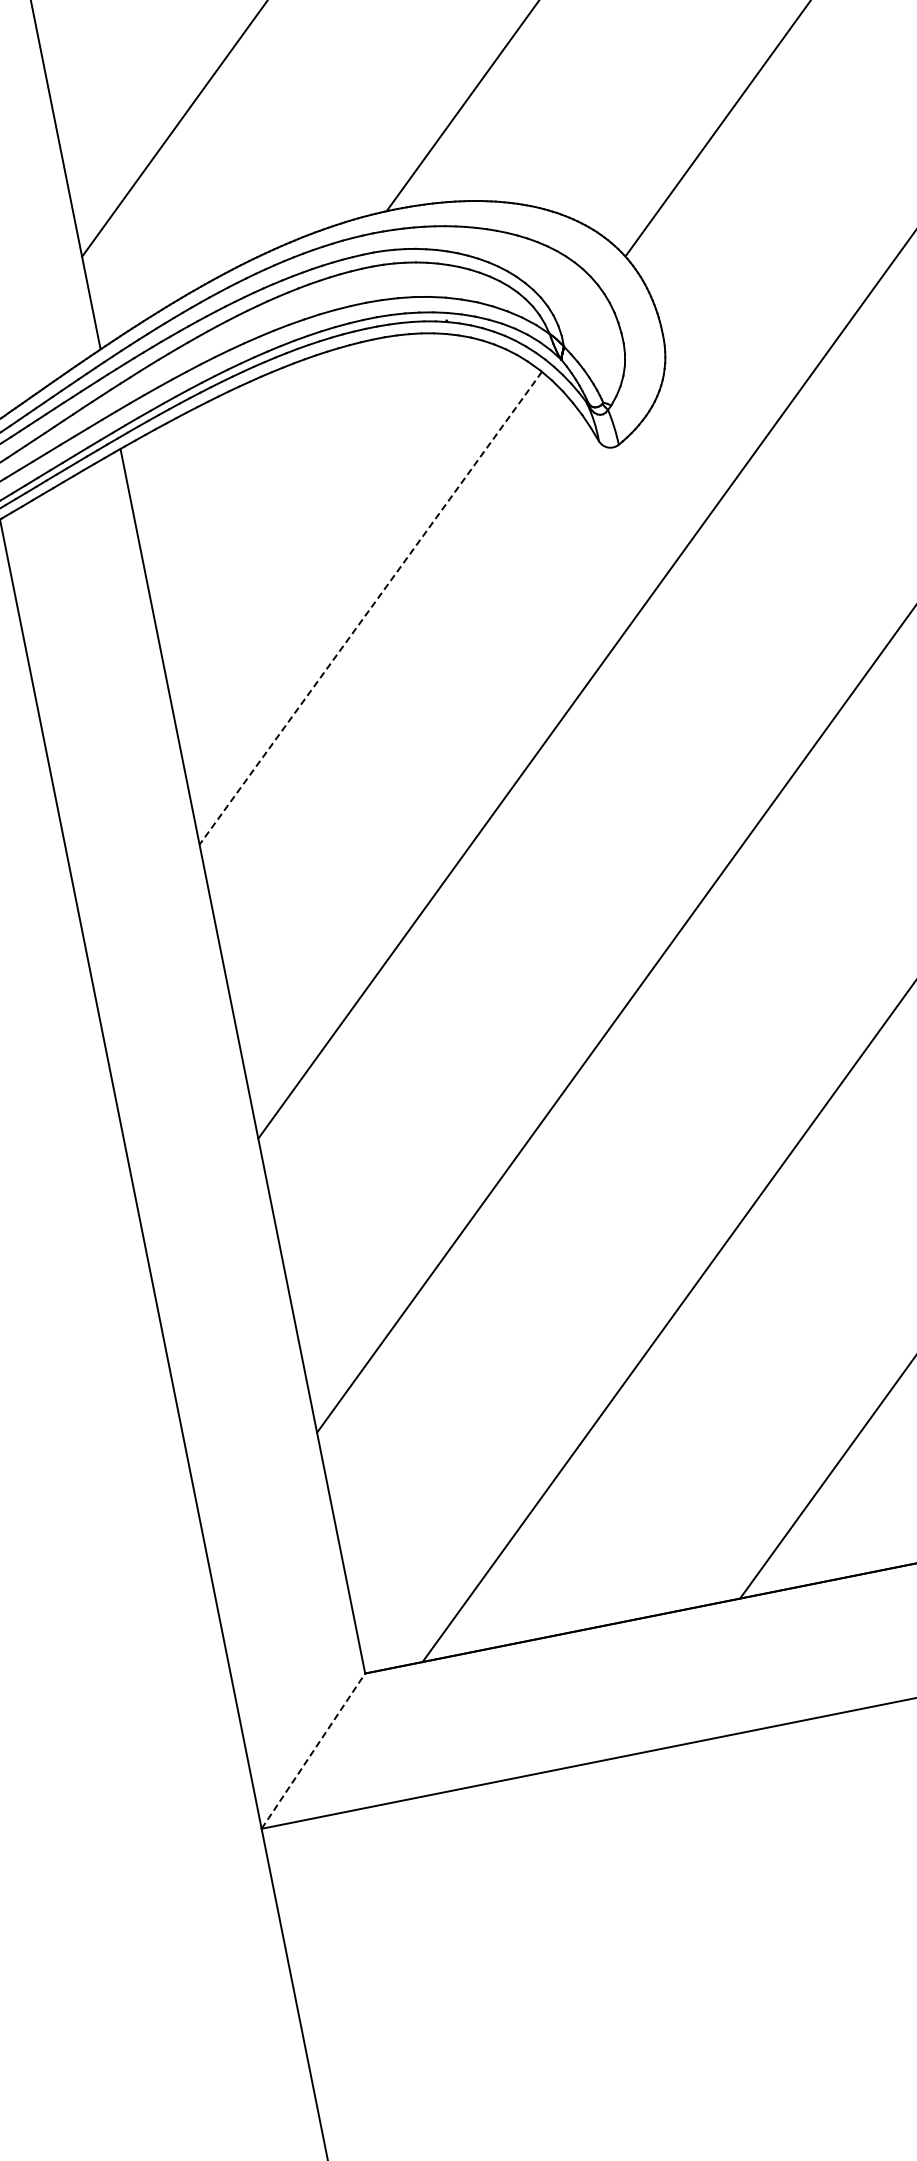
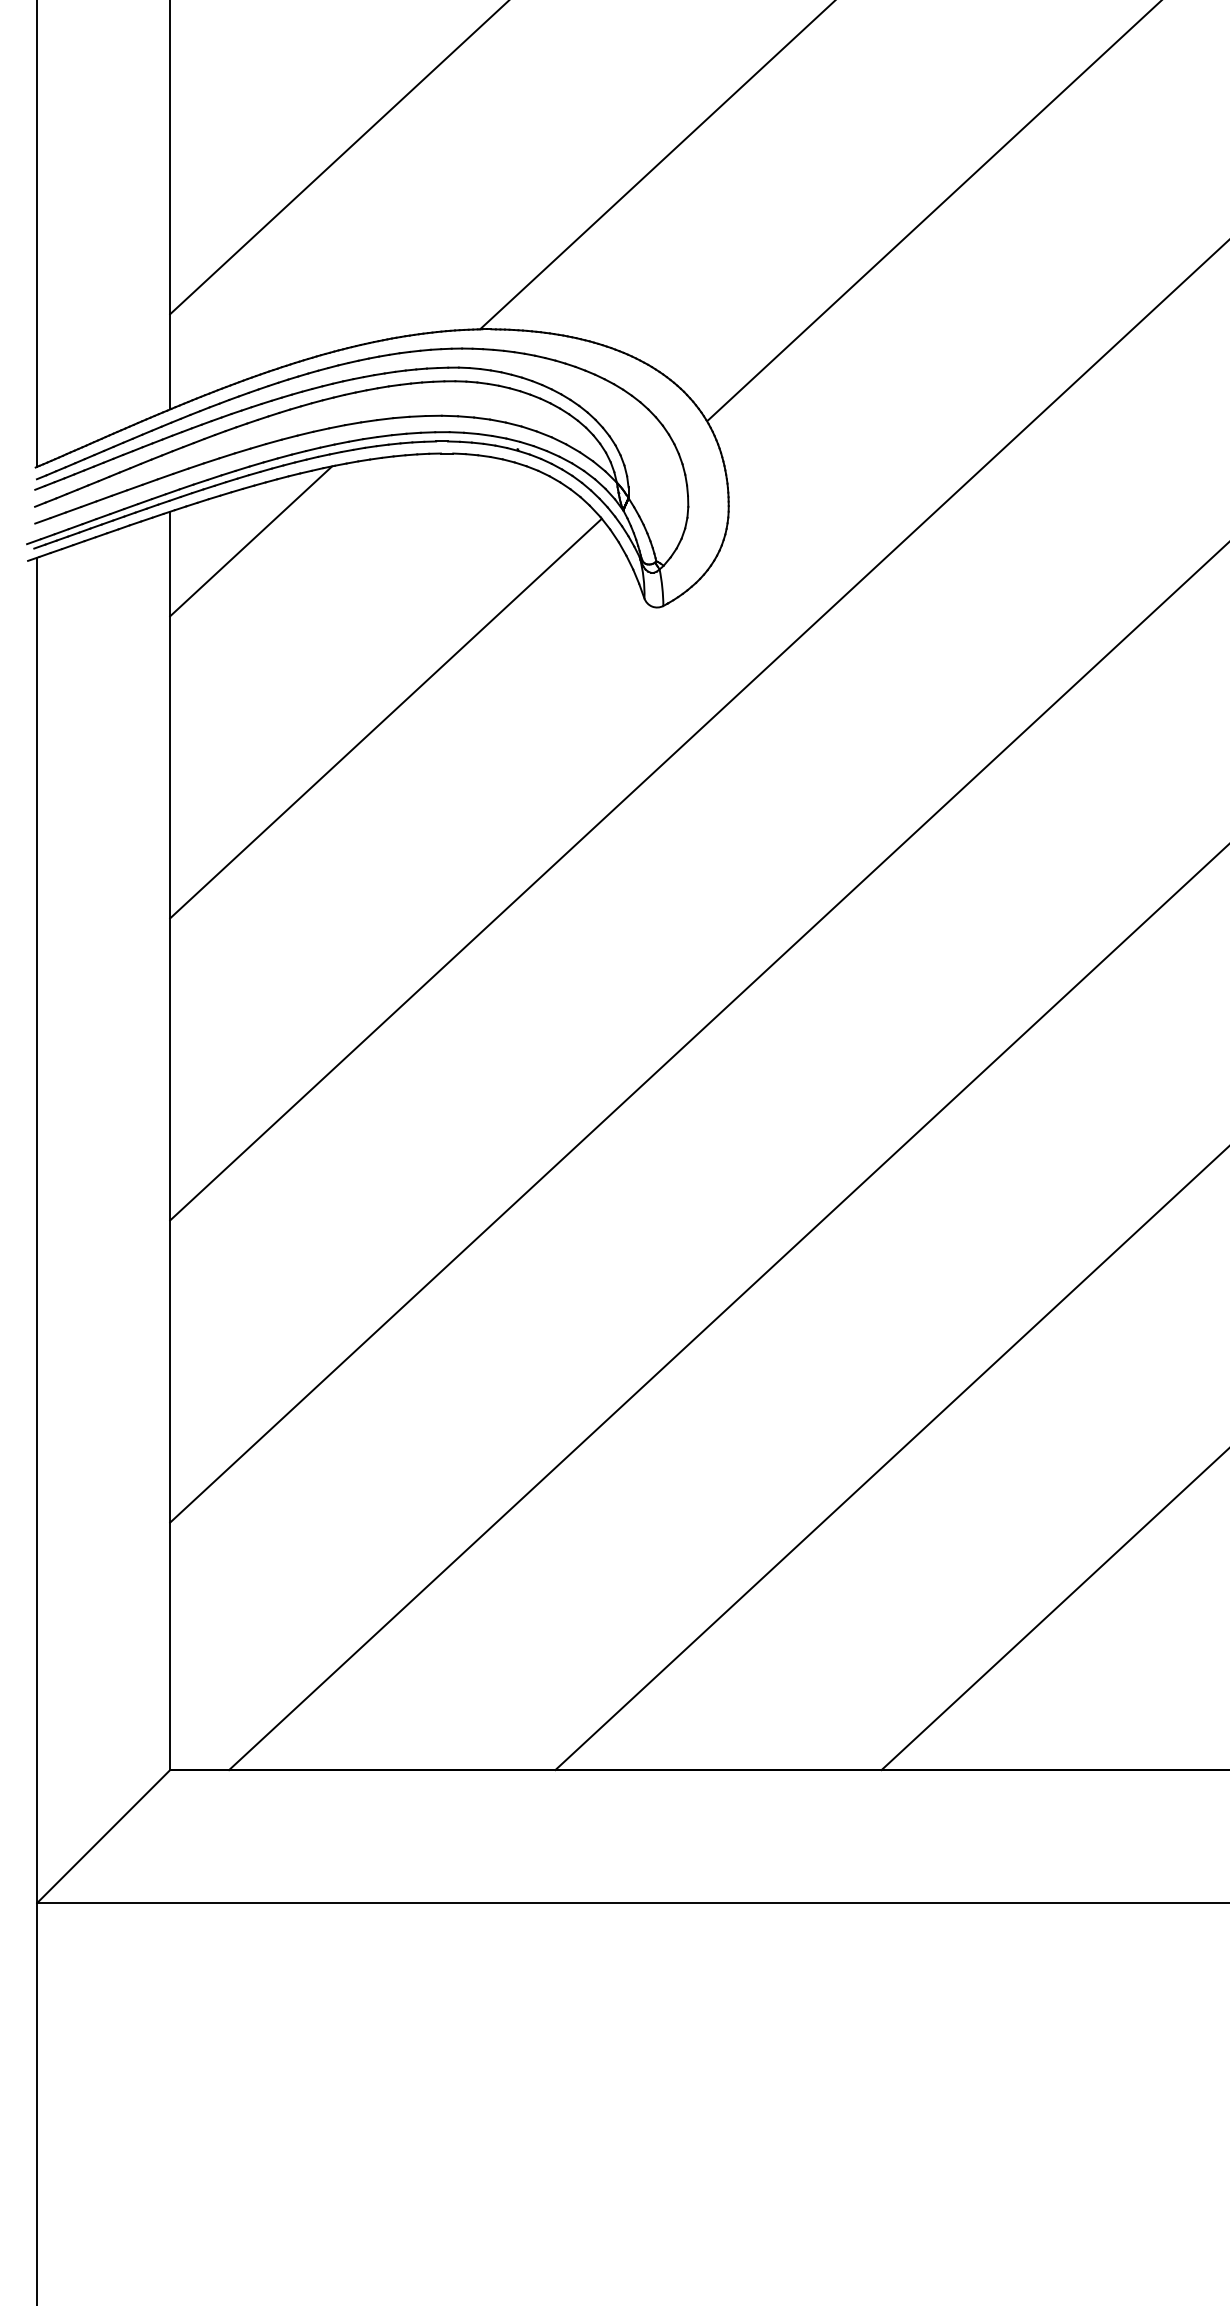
line: (205, 462) -> (251, 541), added
line: (370, 608) -> (385, 718), dashed -> solid
line: (314, 1750) -> (104, 1836), dashed -> solid

